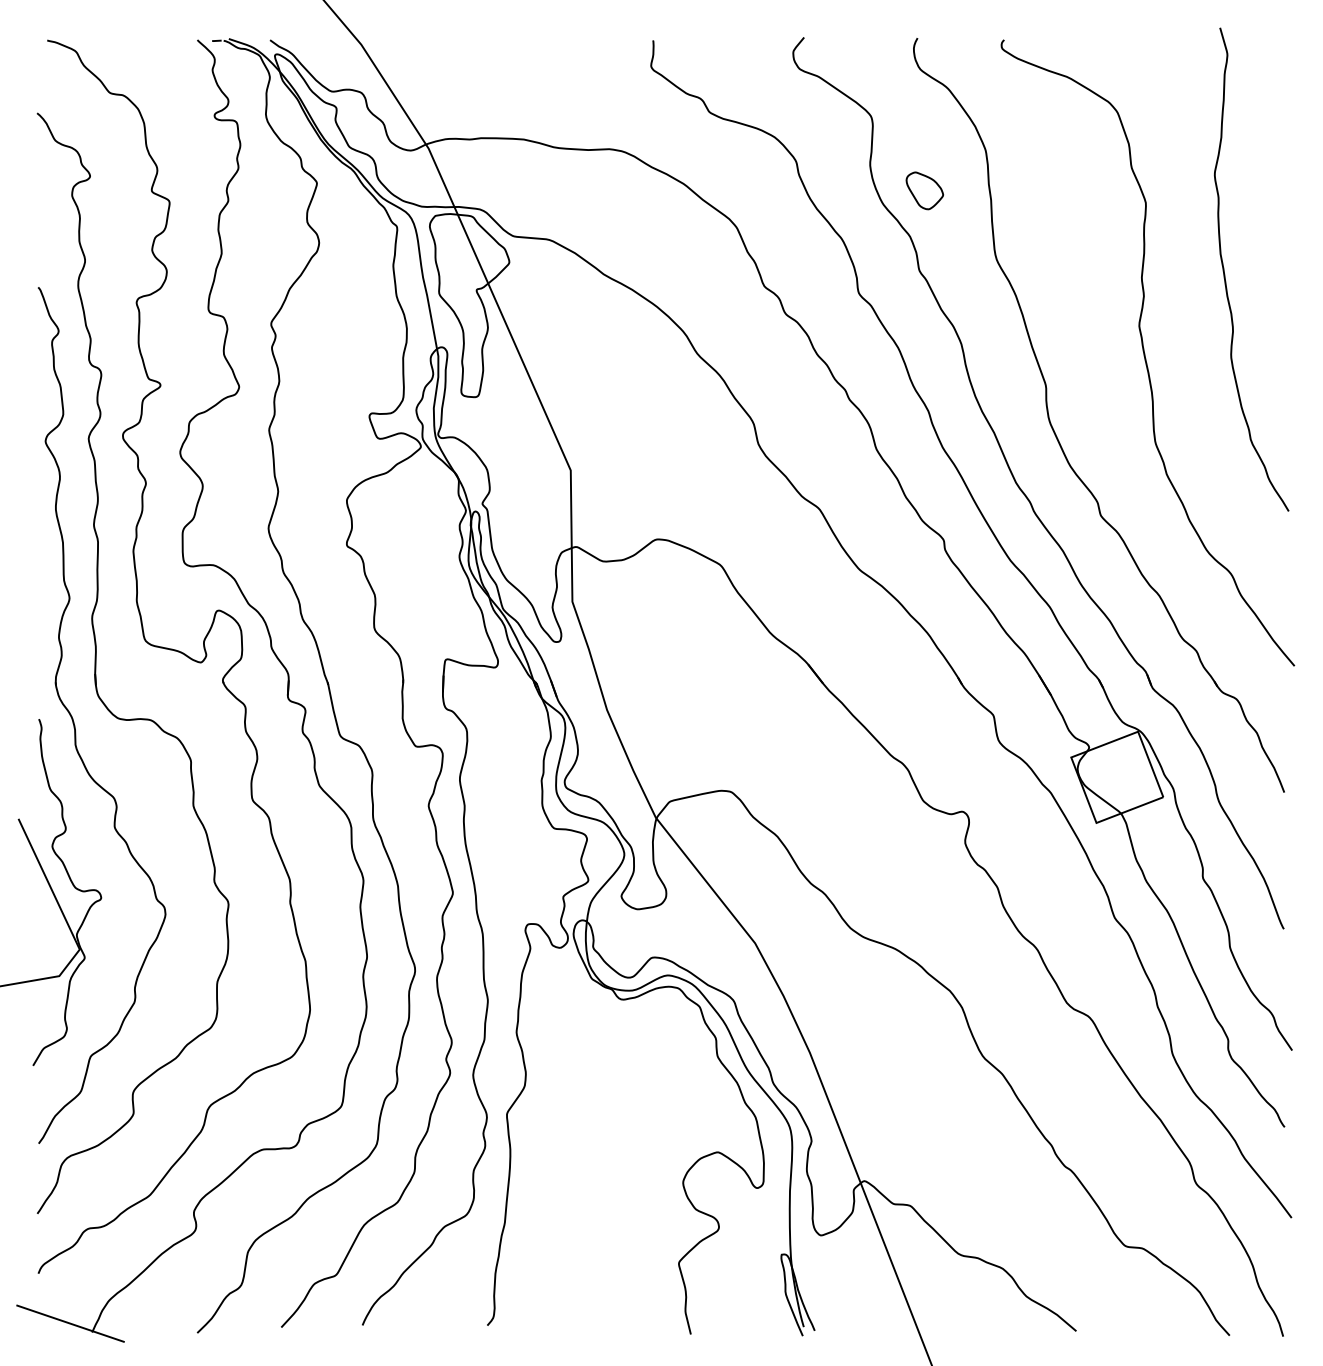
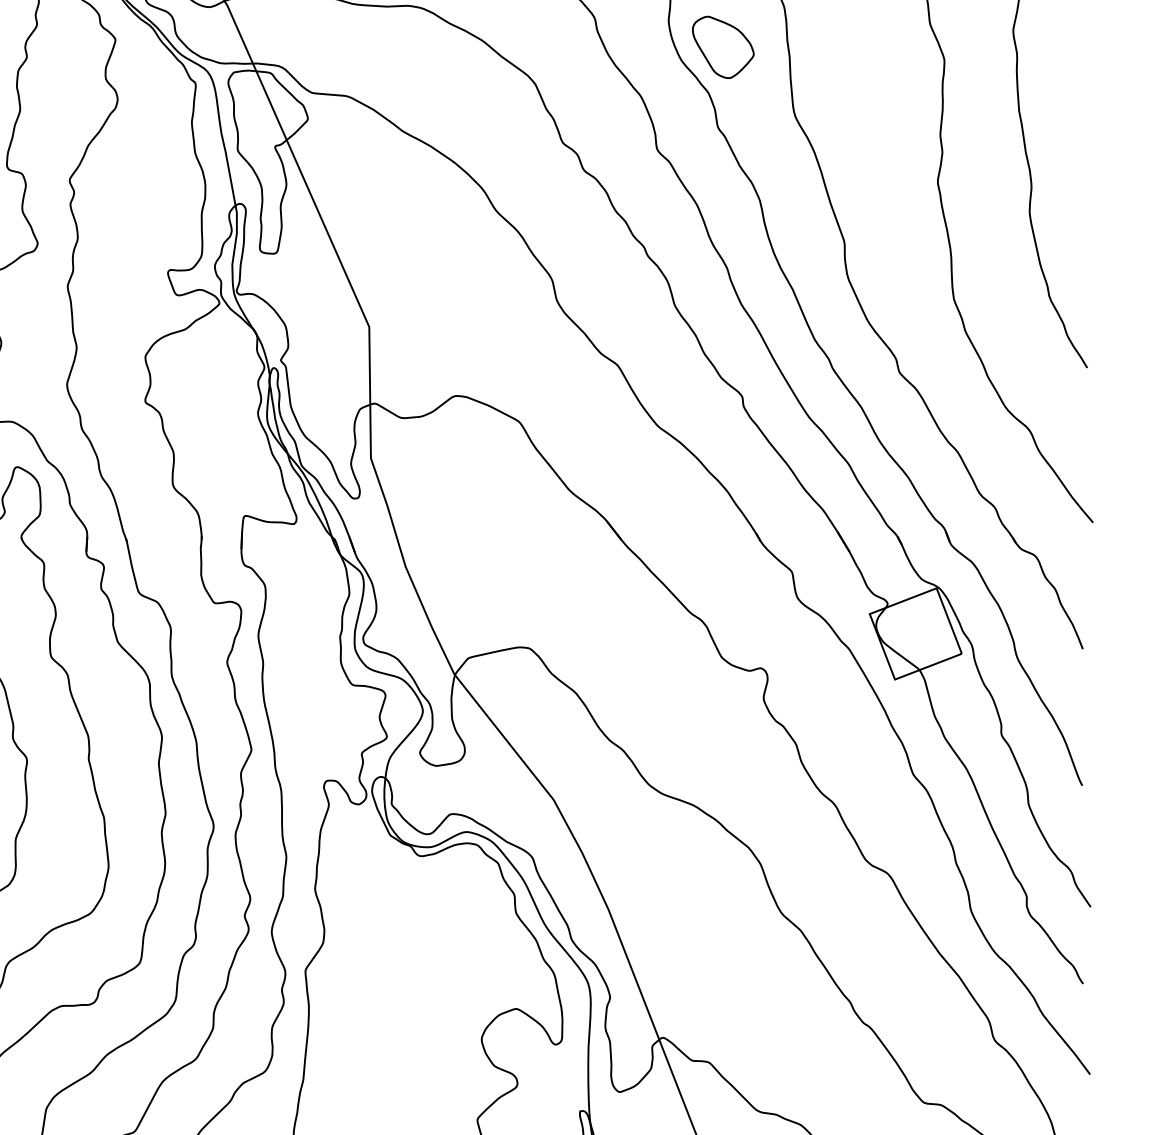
part: (924, 190) -> (723, 47), size x1.67

